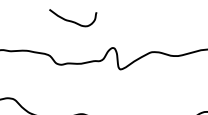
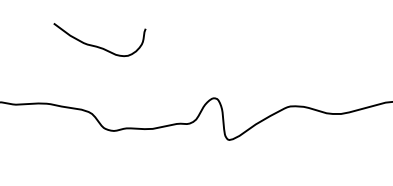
curve: (72, 20) -> (98, 44), moved

